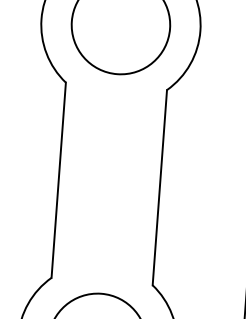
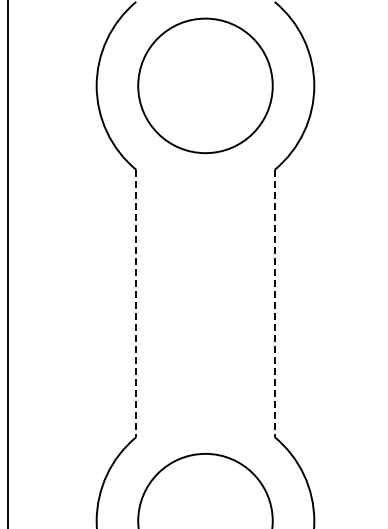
line: (58, 180) -> (136, 303), solid -> dashed
line: (159, 187) -> (274, 303), solid -> dashed

